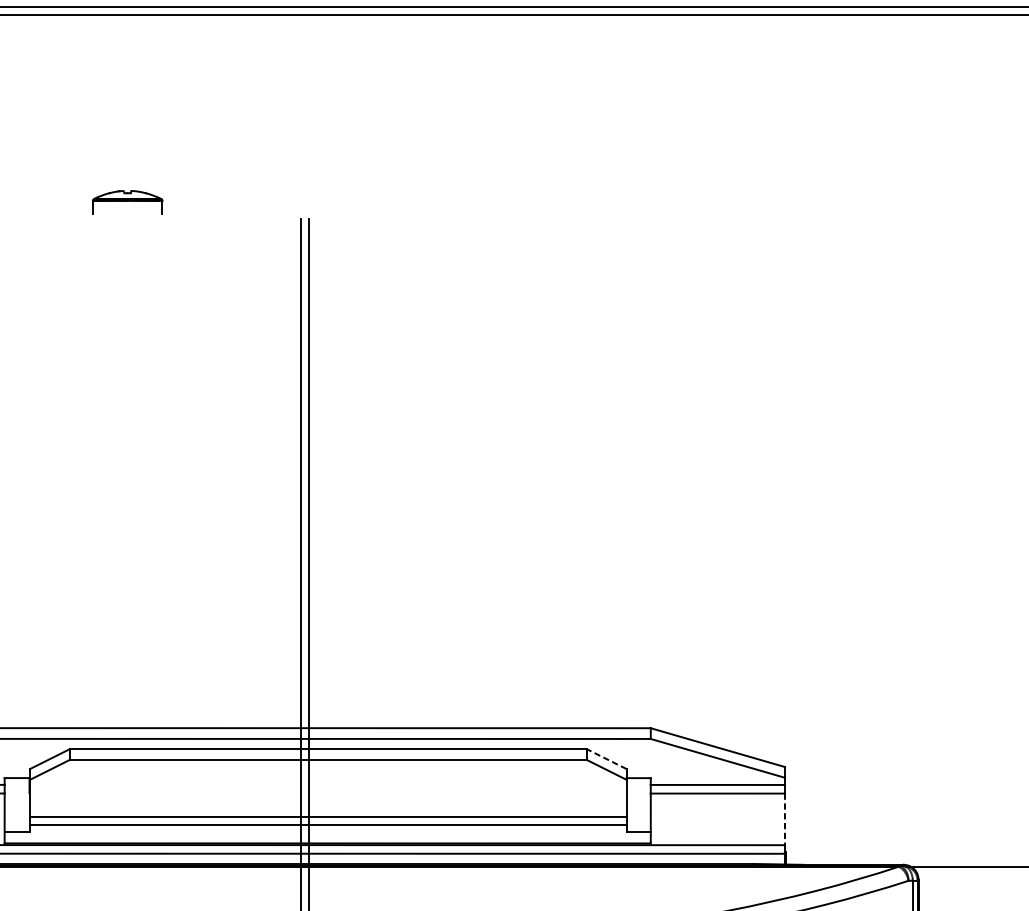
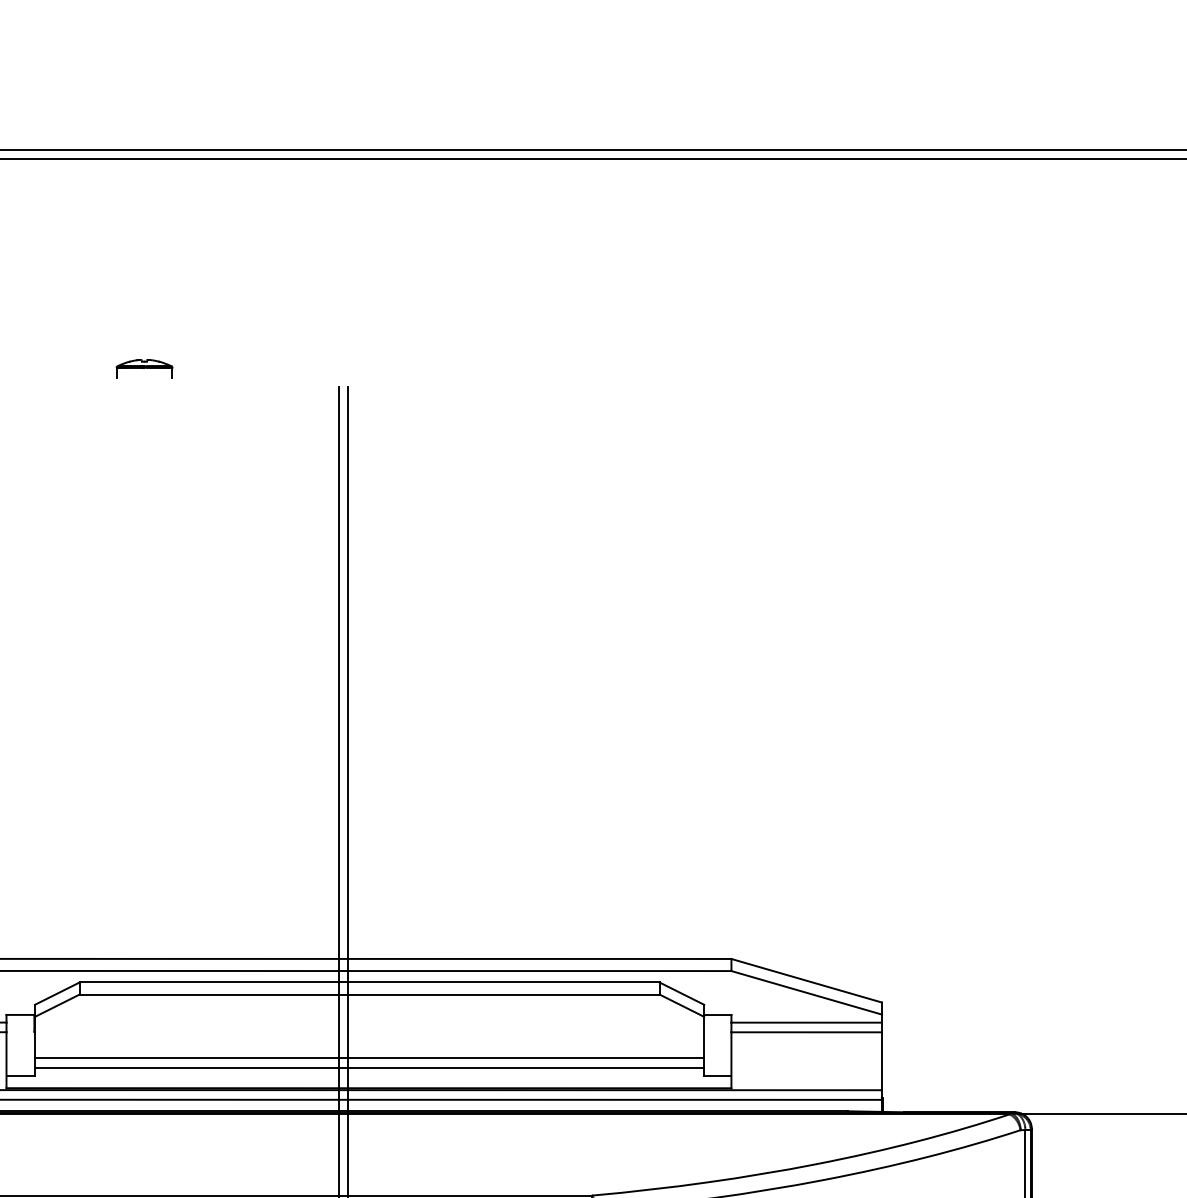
part: (127, 201) -> (144, 368), size x0.71
line: (606, 758) -> (681, 993), dashed -> solid
line: (784, 819) -> (881, 1061), dashed -> solid

